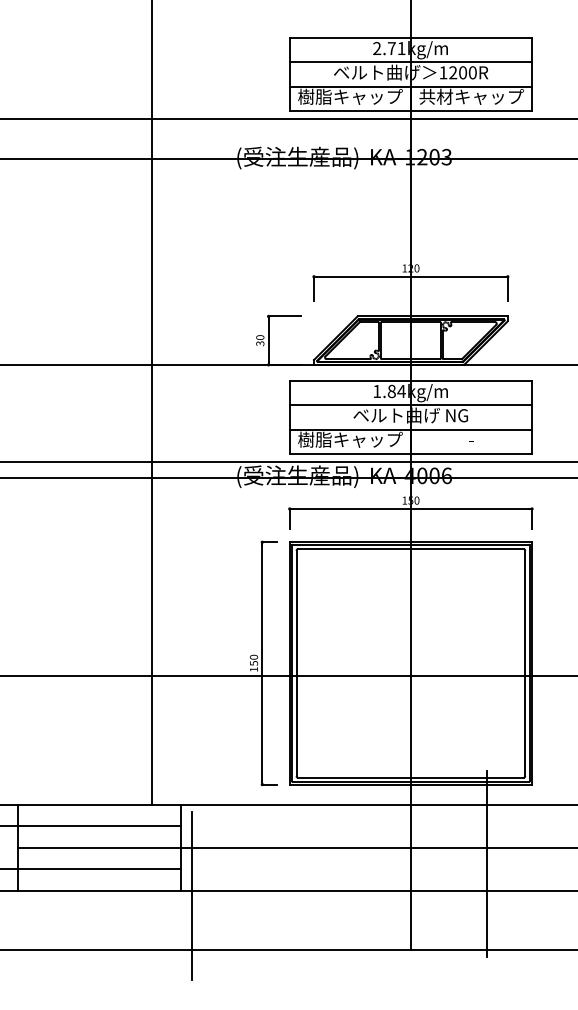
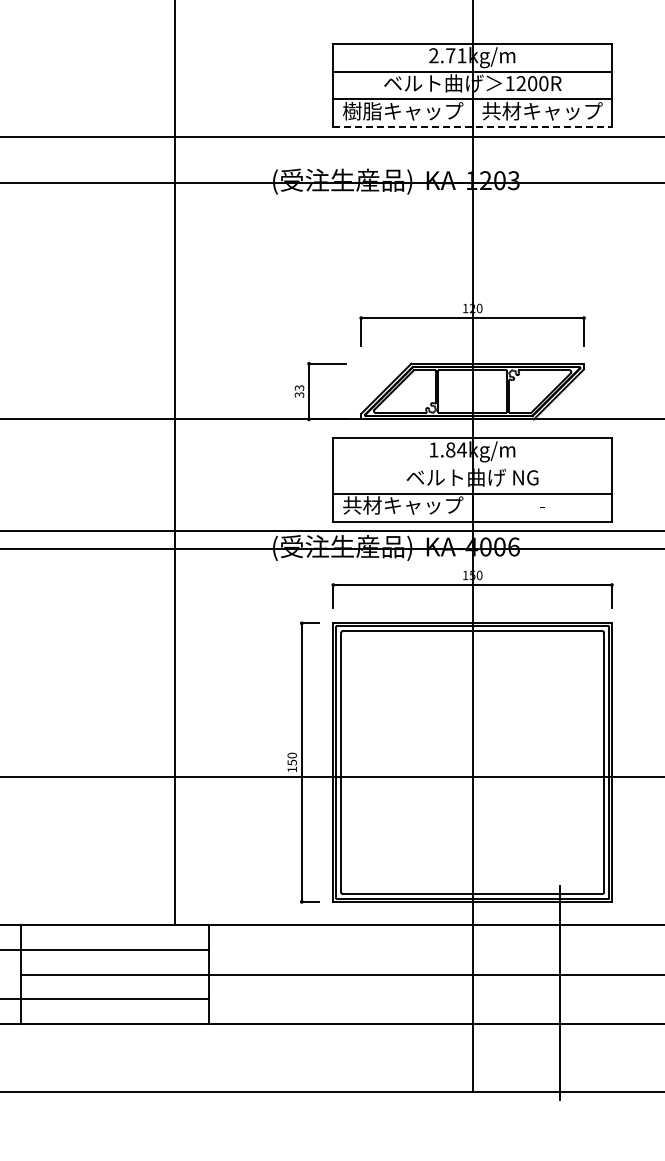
line: (411, 110) -> (473, 127), solid -> dashed
text: (260, 337) -> (299, 387), 30 -> 33
line: (410, 404) -> (472, 465), removed
text: (315, 439) -> (362, 505), 樹脂キャップ -> 共材キャップ
line: (192, 895) -> (221, 1029), removed

